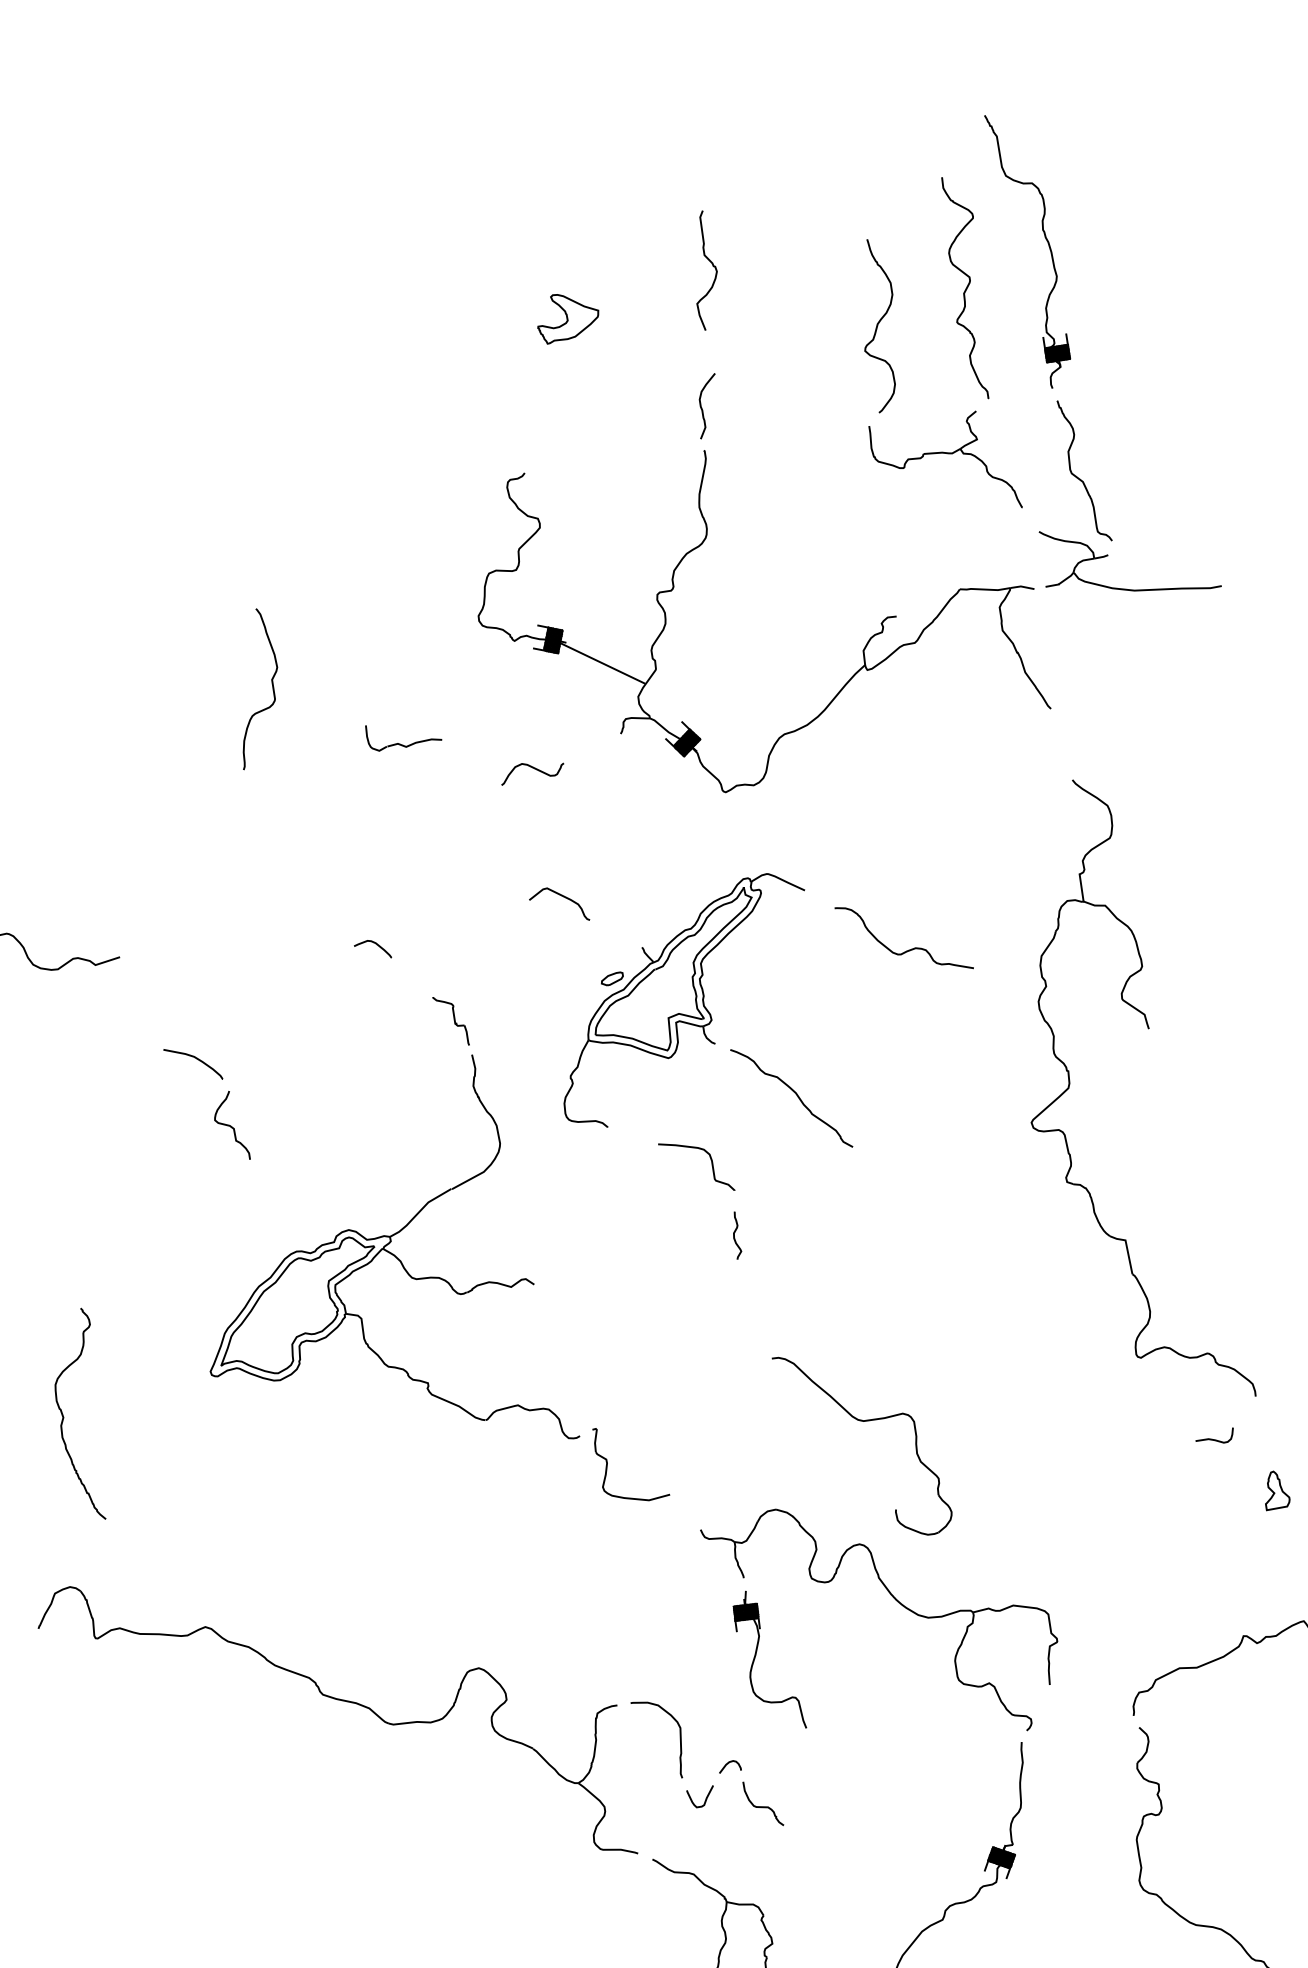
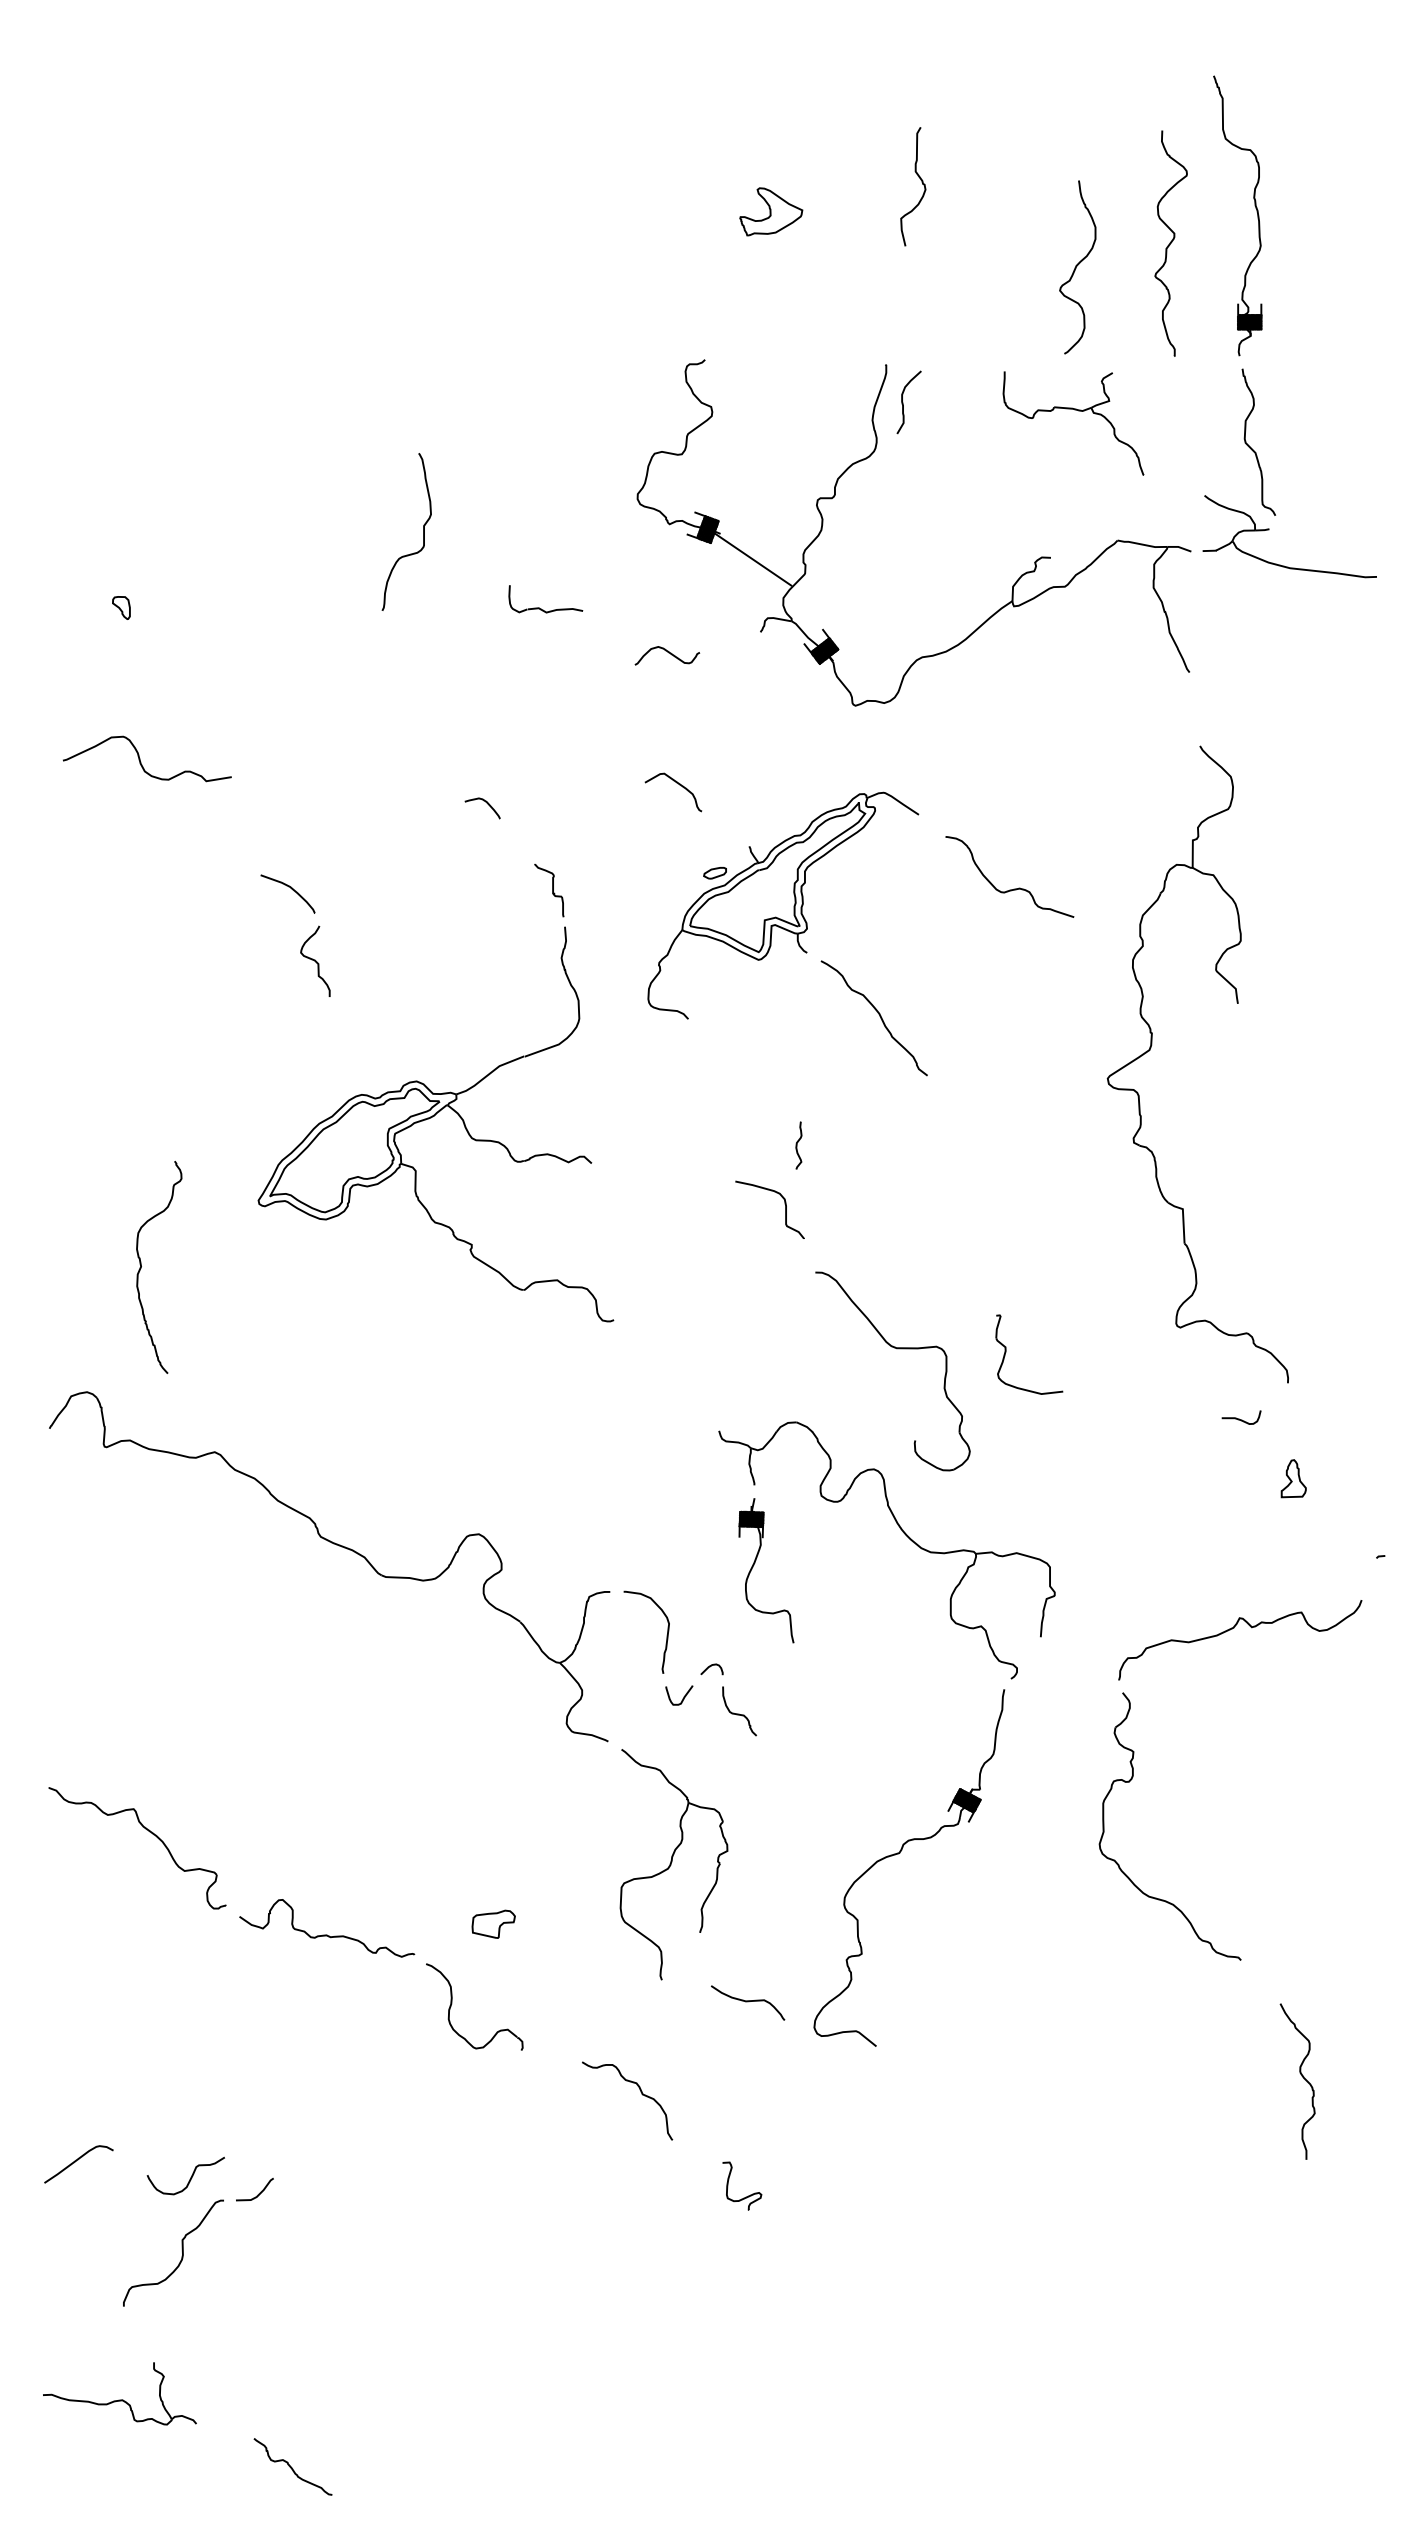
curve: (702, 407) -> (903, 402), moved
part: (948, 454) -> (1078, 411), moved
curve: (710, 1159) -> (784, 1204), moved
curve: (63, 1418) -> (141, 1267), moved
part: (608, 1464) -> (1006, 1352), moved

